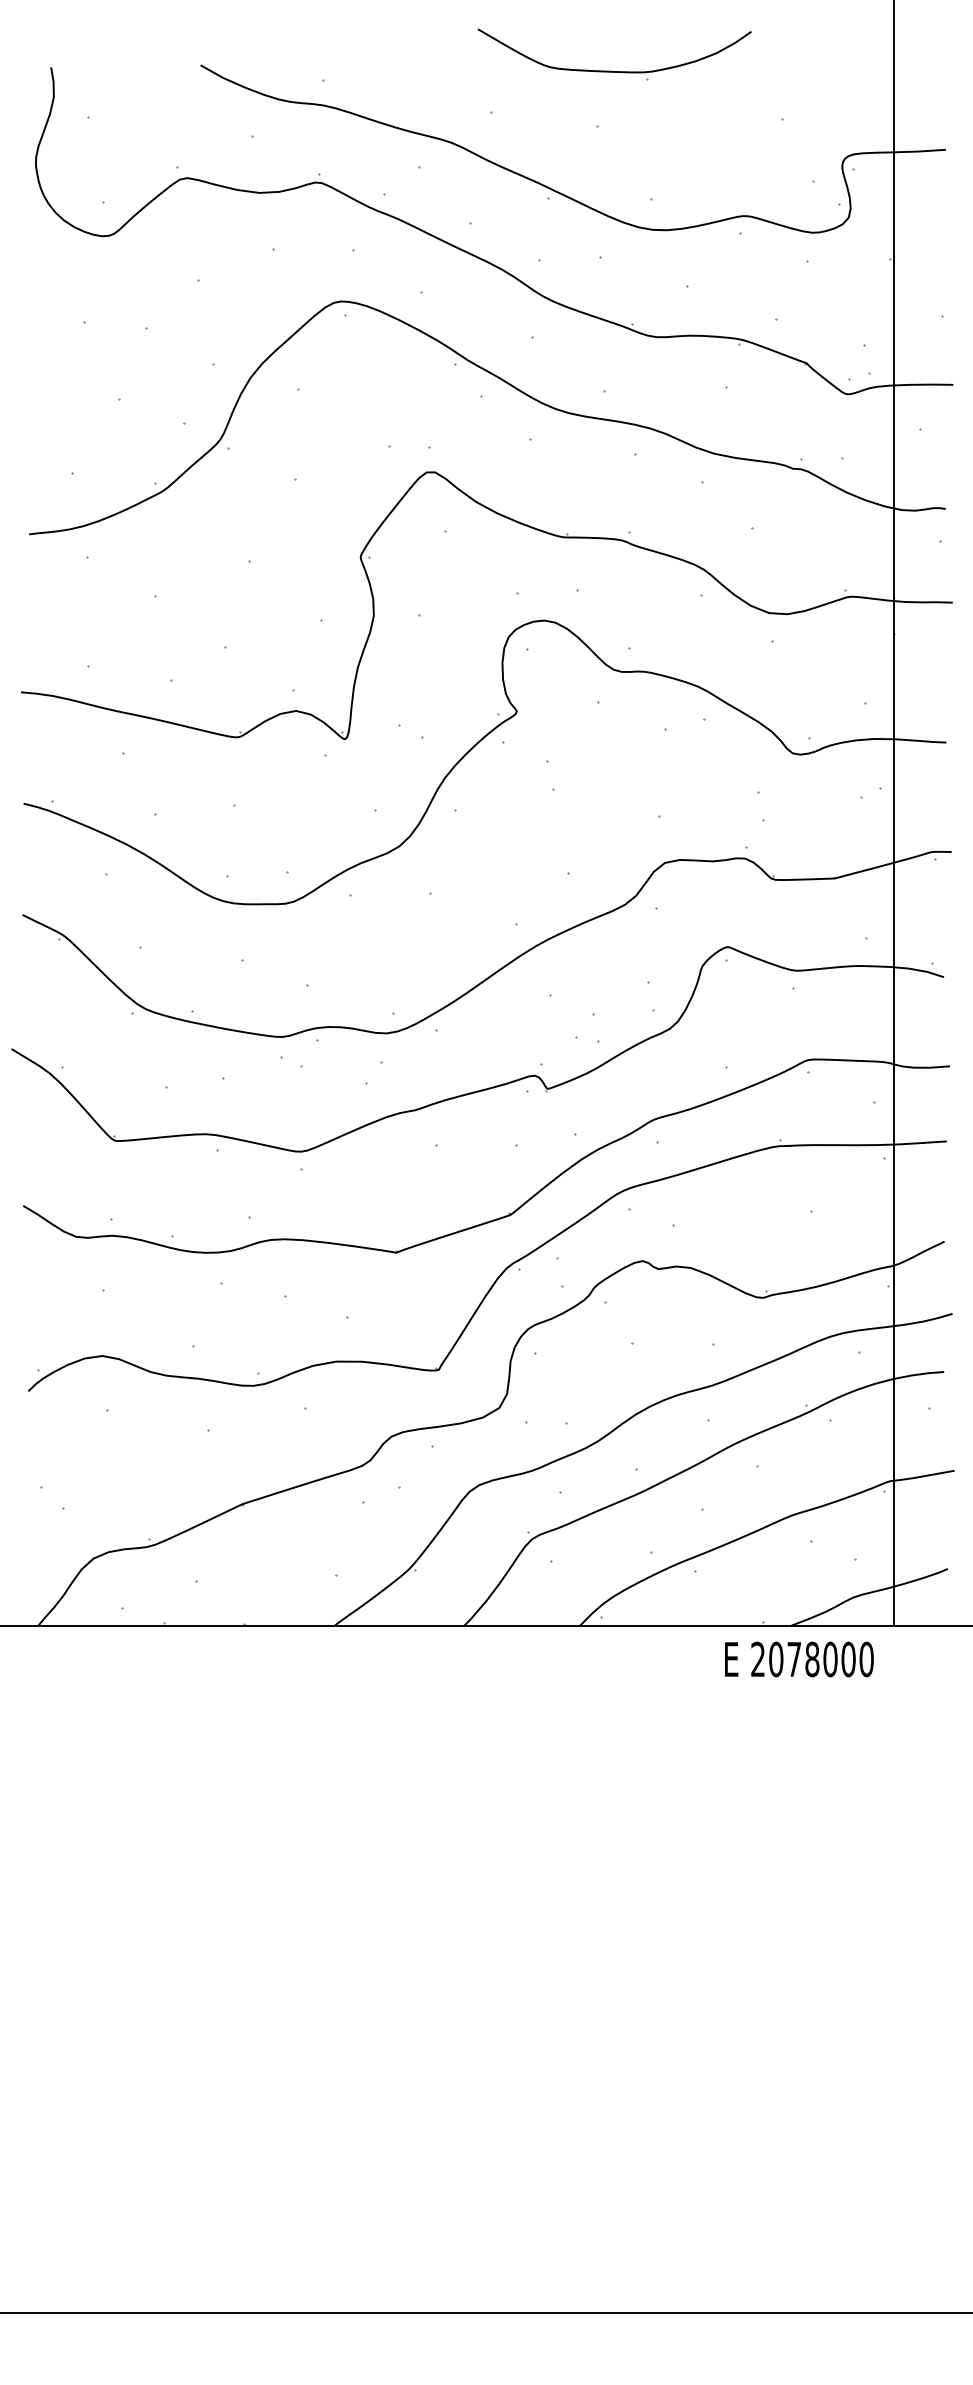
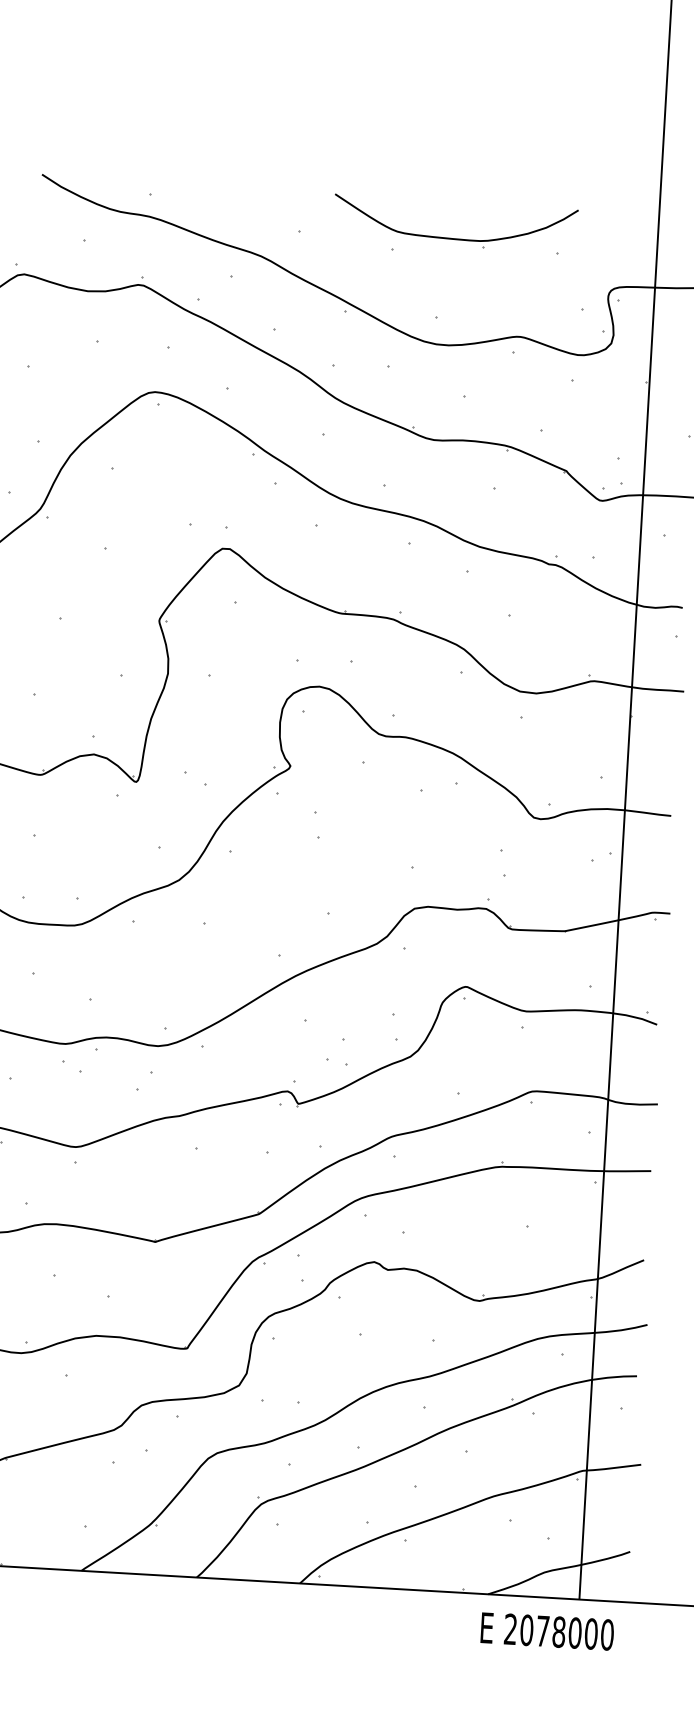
part: (611, 70) -> (451, 237), moved
text: (799, 1659) -> (547, 1631), moved

